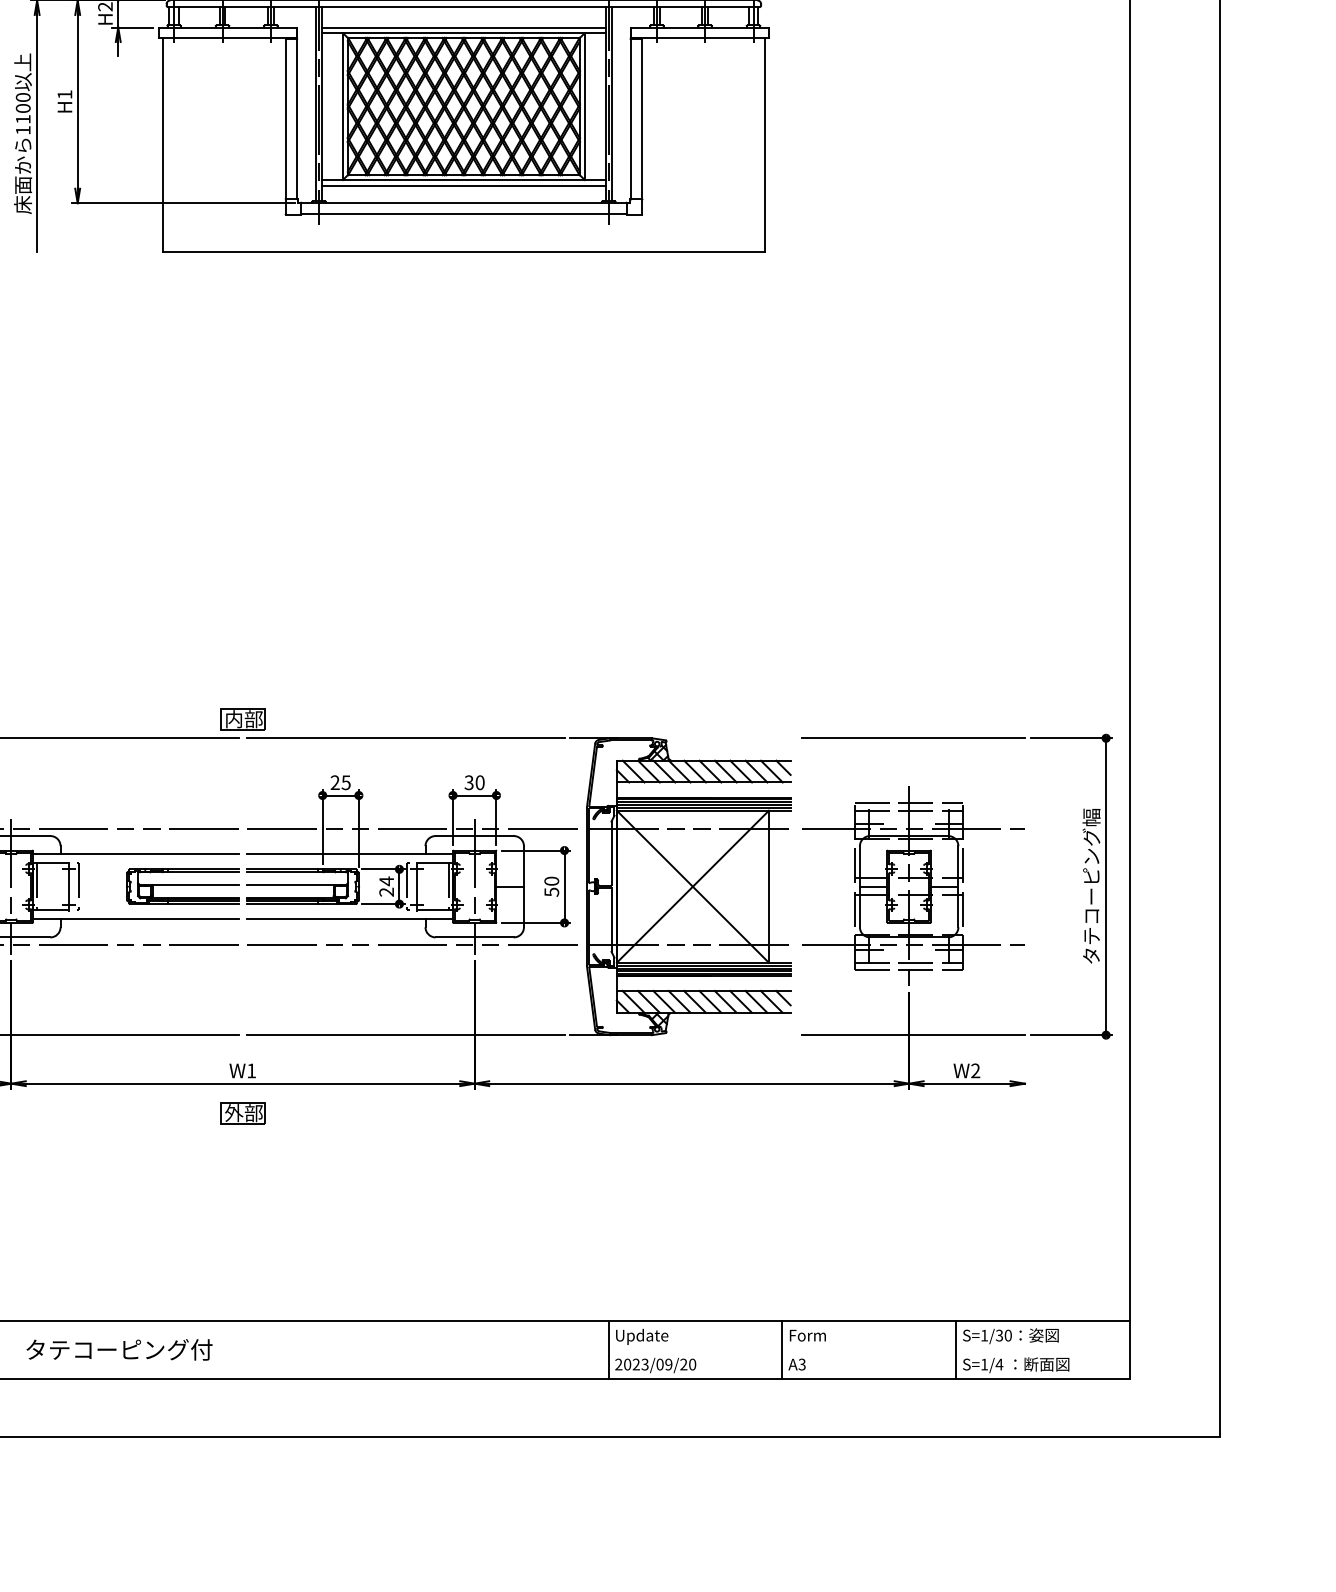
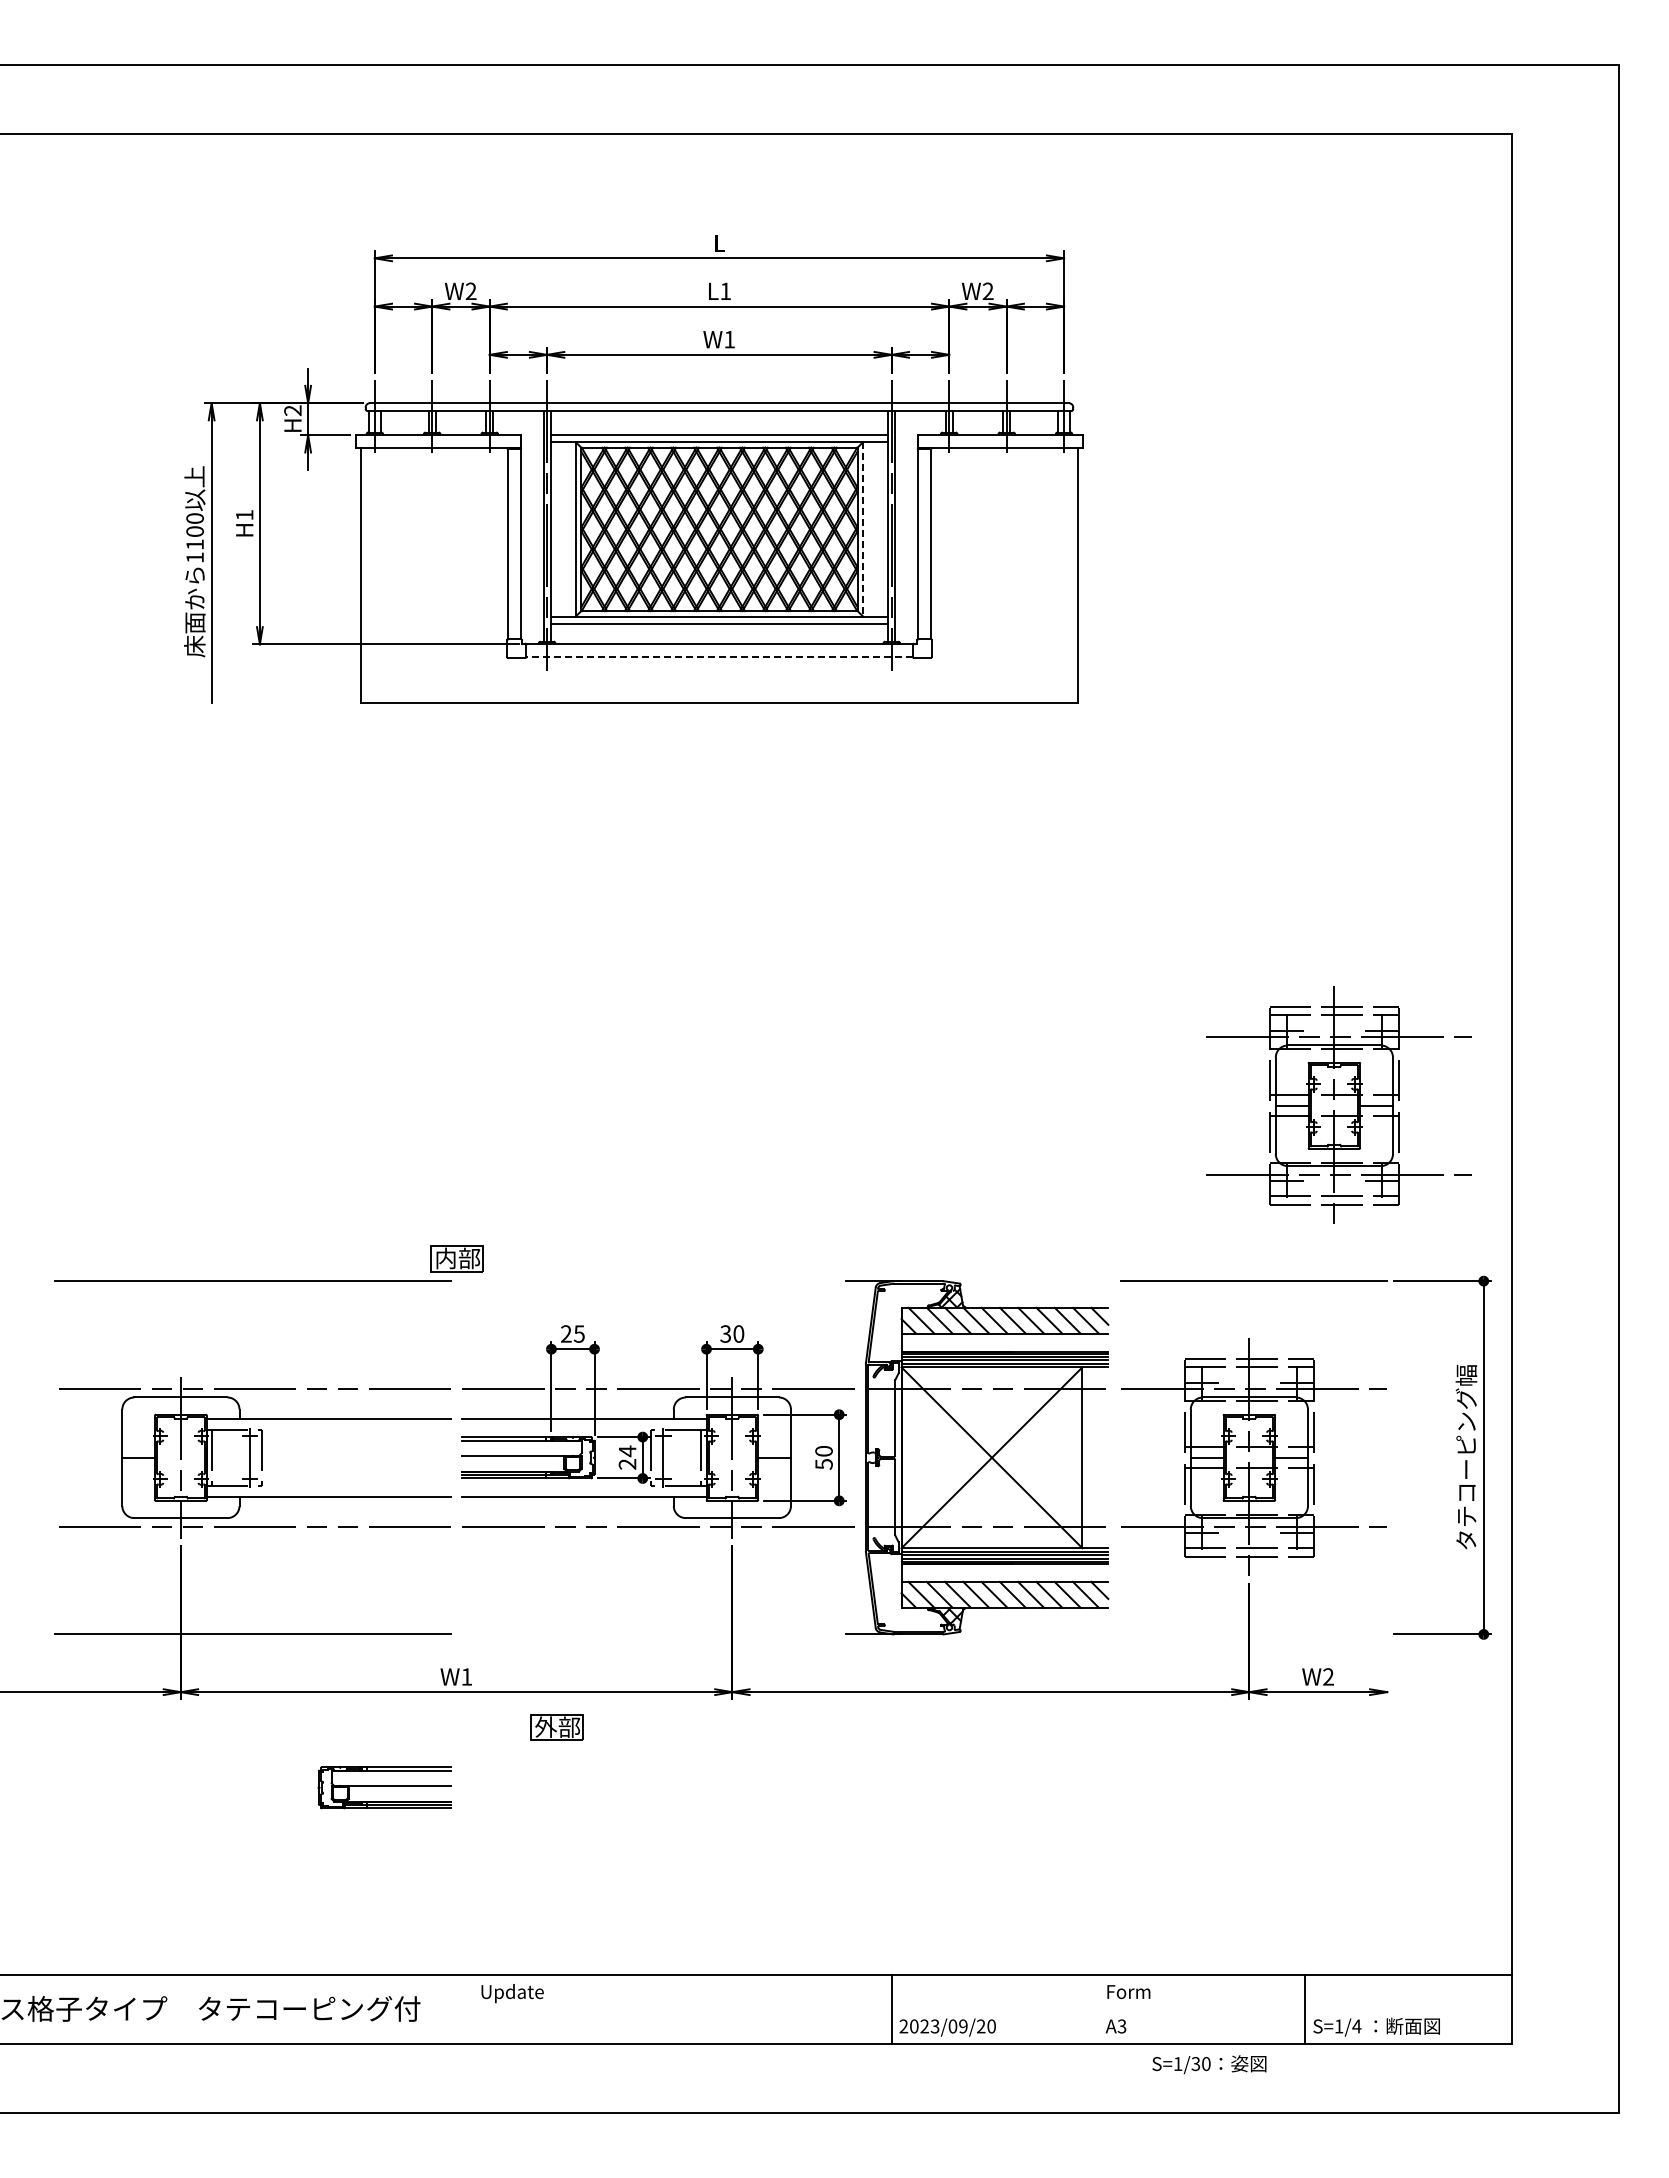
line: (584, 106) -> (863, 529), solid -> dashed
line: (463, 214) -> (719, 657), solid -> dashed
part: (984, 589) -> (1338, 1104), added
line: (405, 738) -> (650, 1281), removed
part: (182, 886) -> (384, 1787), moved
line: (405, 1035) -> (650, 1634), removed
line: (913, 1035) -> (1254, 1634), removed
part: (242, 1113) -> (556, 1727), moved
text: (642, 1336) -> (512, 1993), moved
text: (1010, 1336) -> (1209, 2064), moved
line: (782, 1349) -> (1098, 2008), removed

